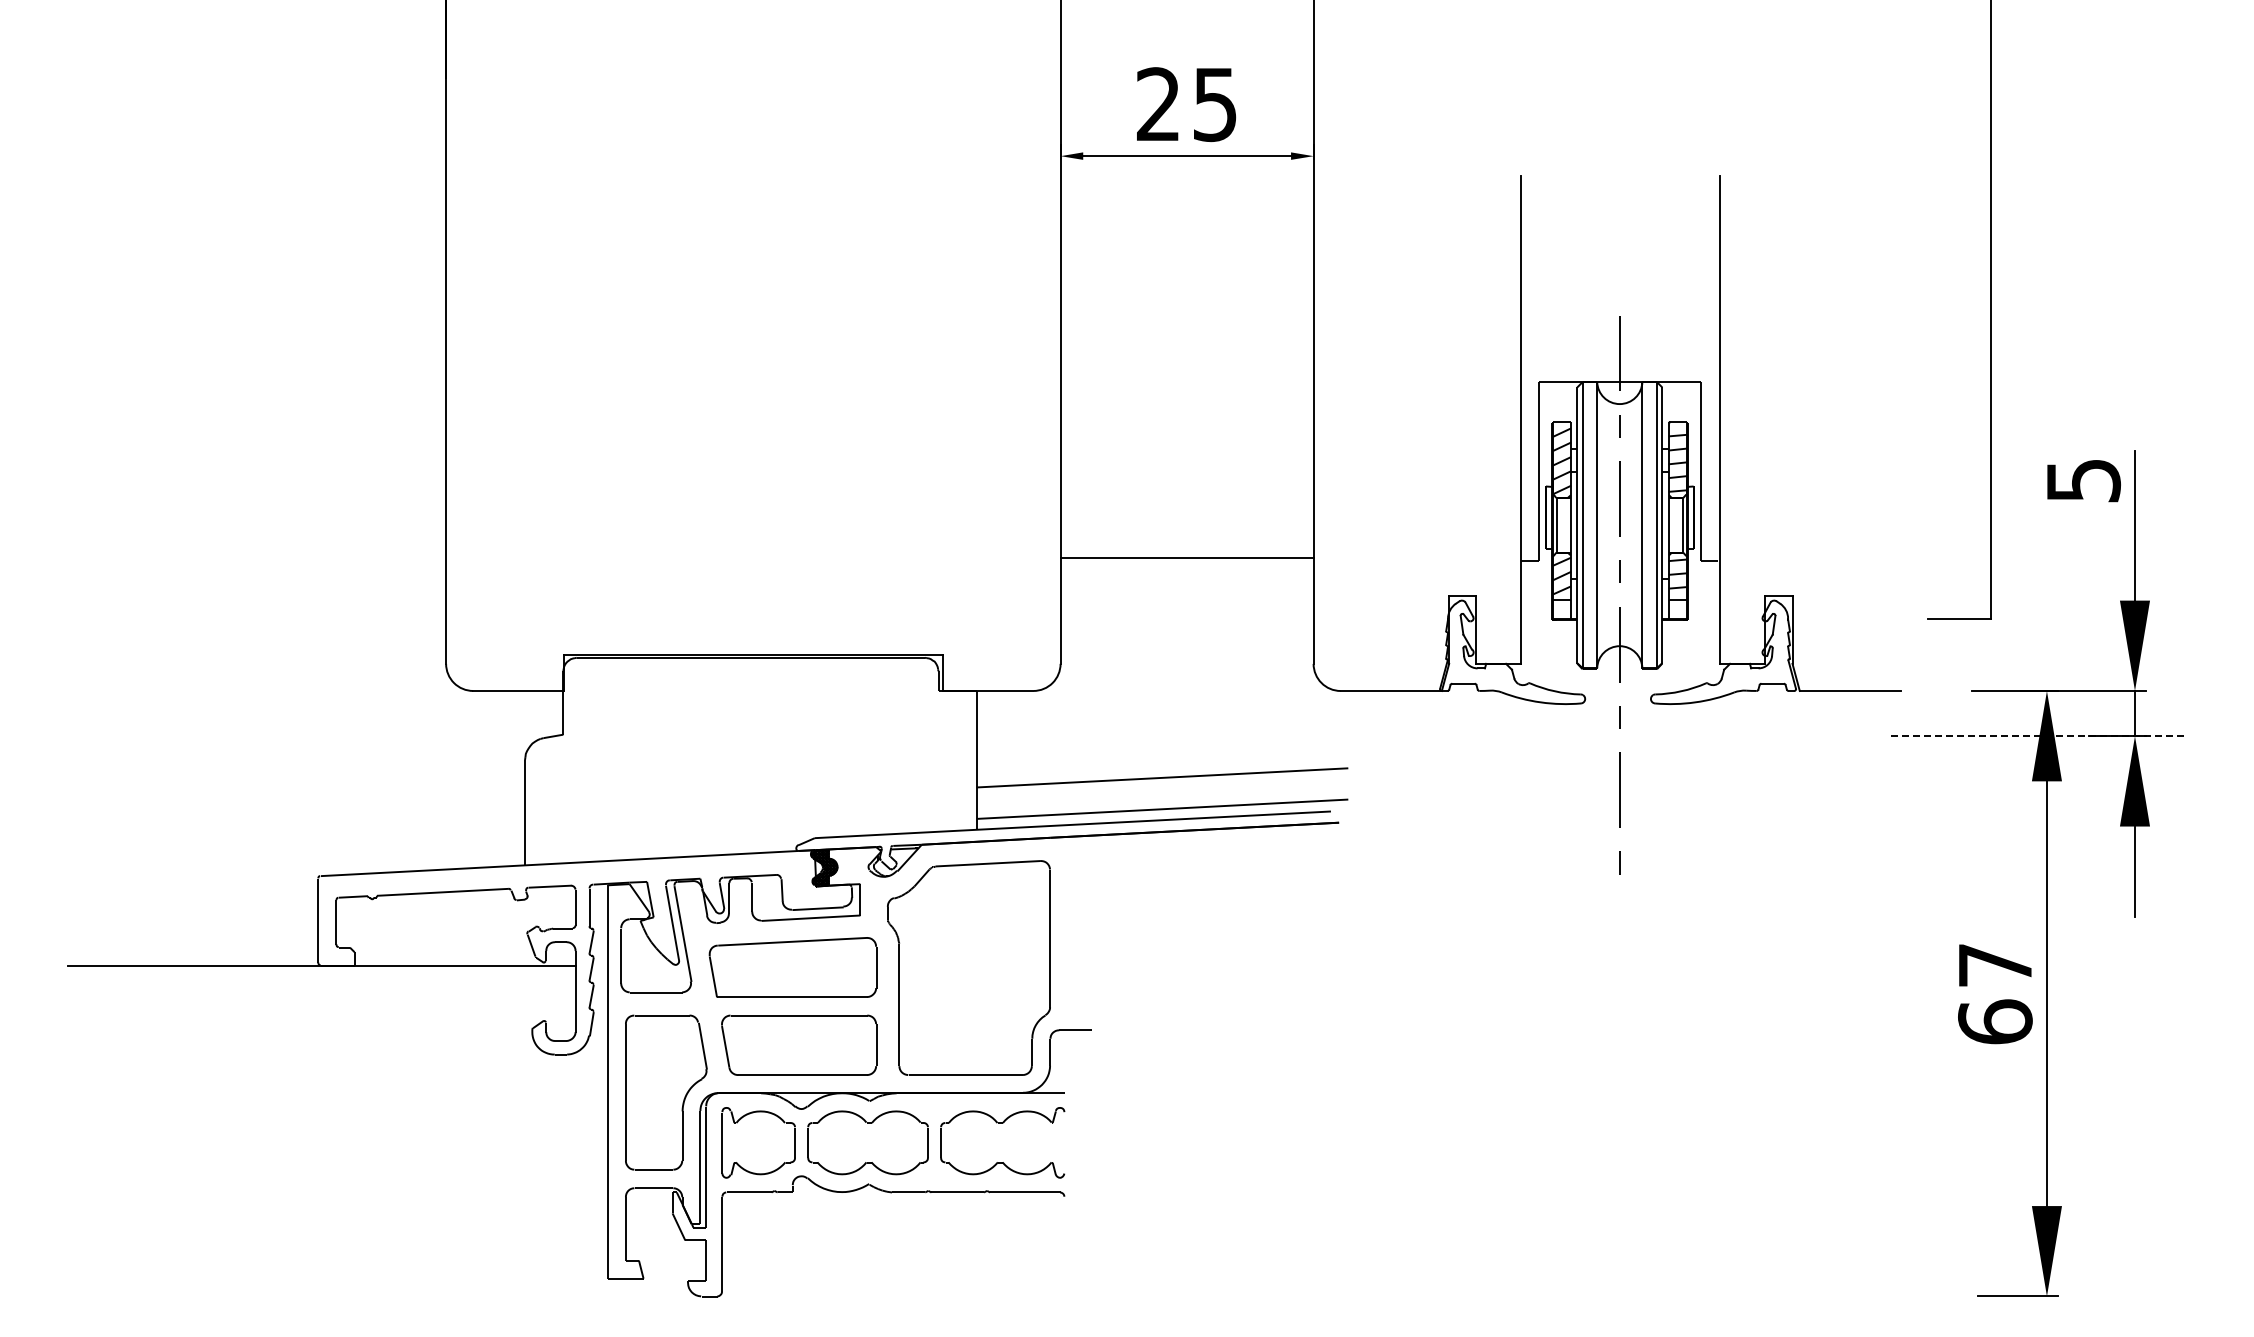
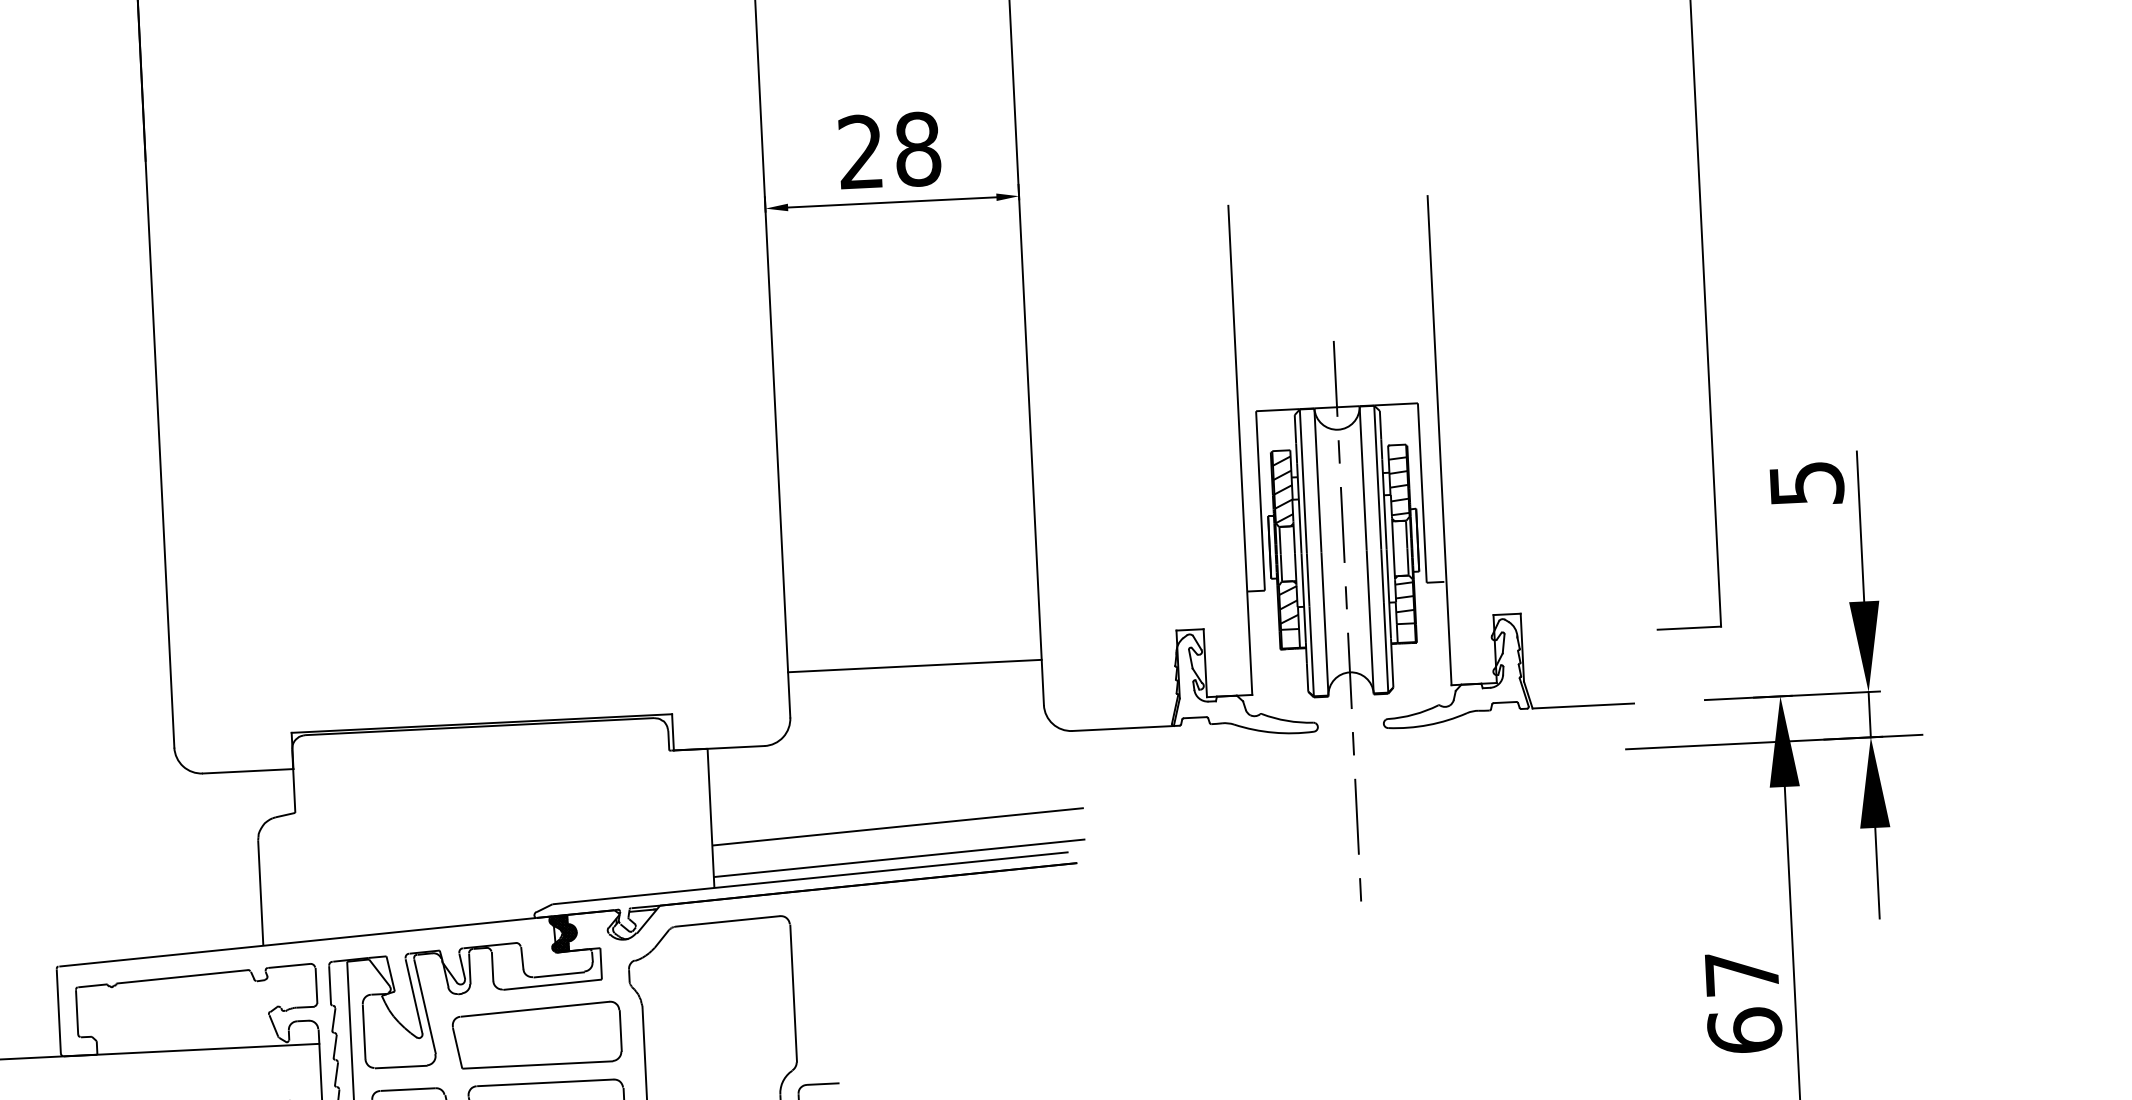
text: (1215, 104) -> (918, 149), 25 -> 28
line: (1186, 557) -> (914, 665), moved
line: (2038, 736) -> (1774, 742), dashed -> solid

